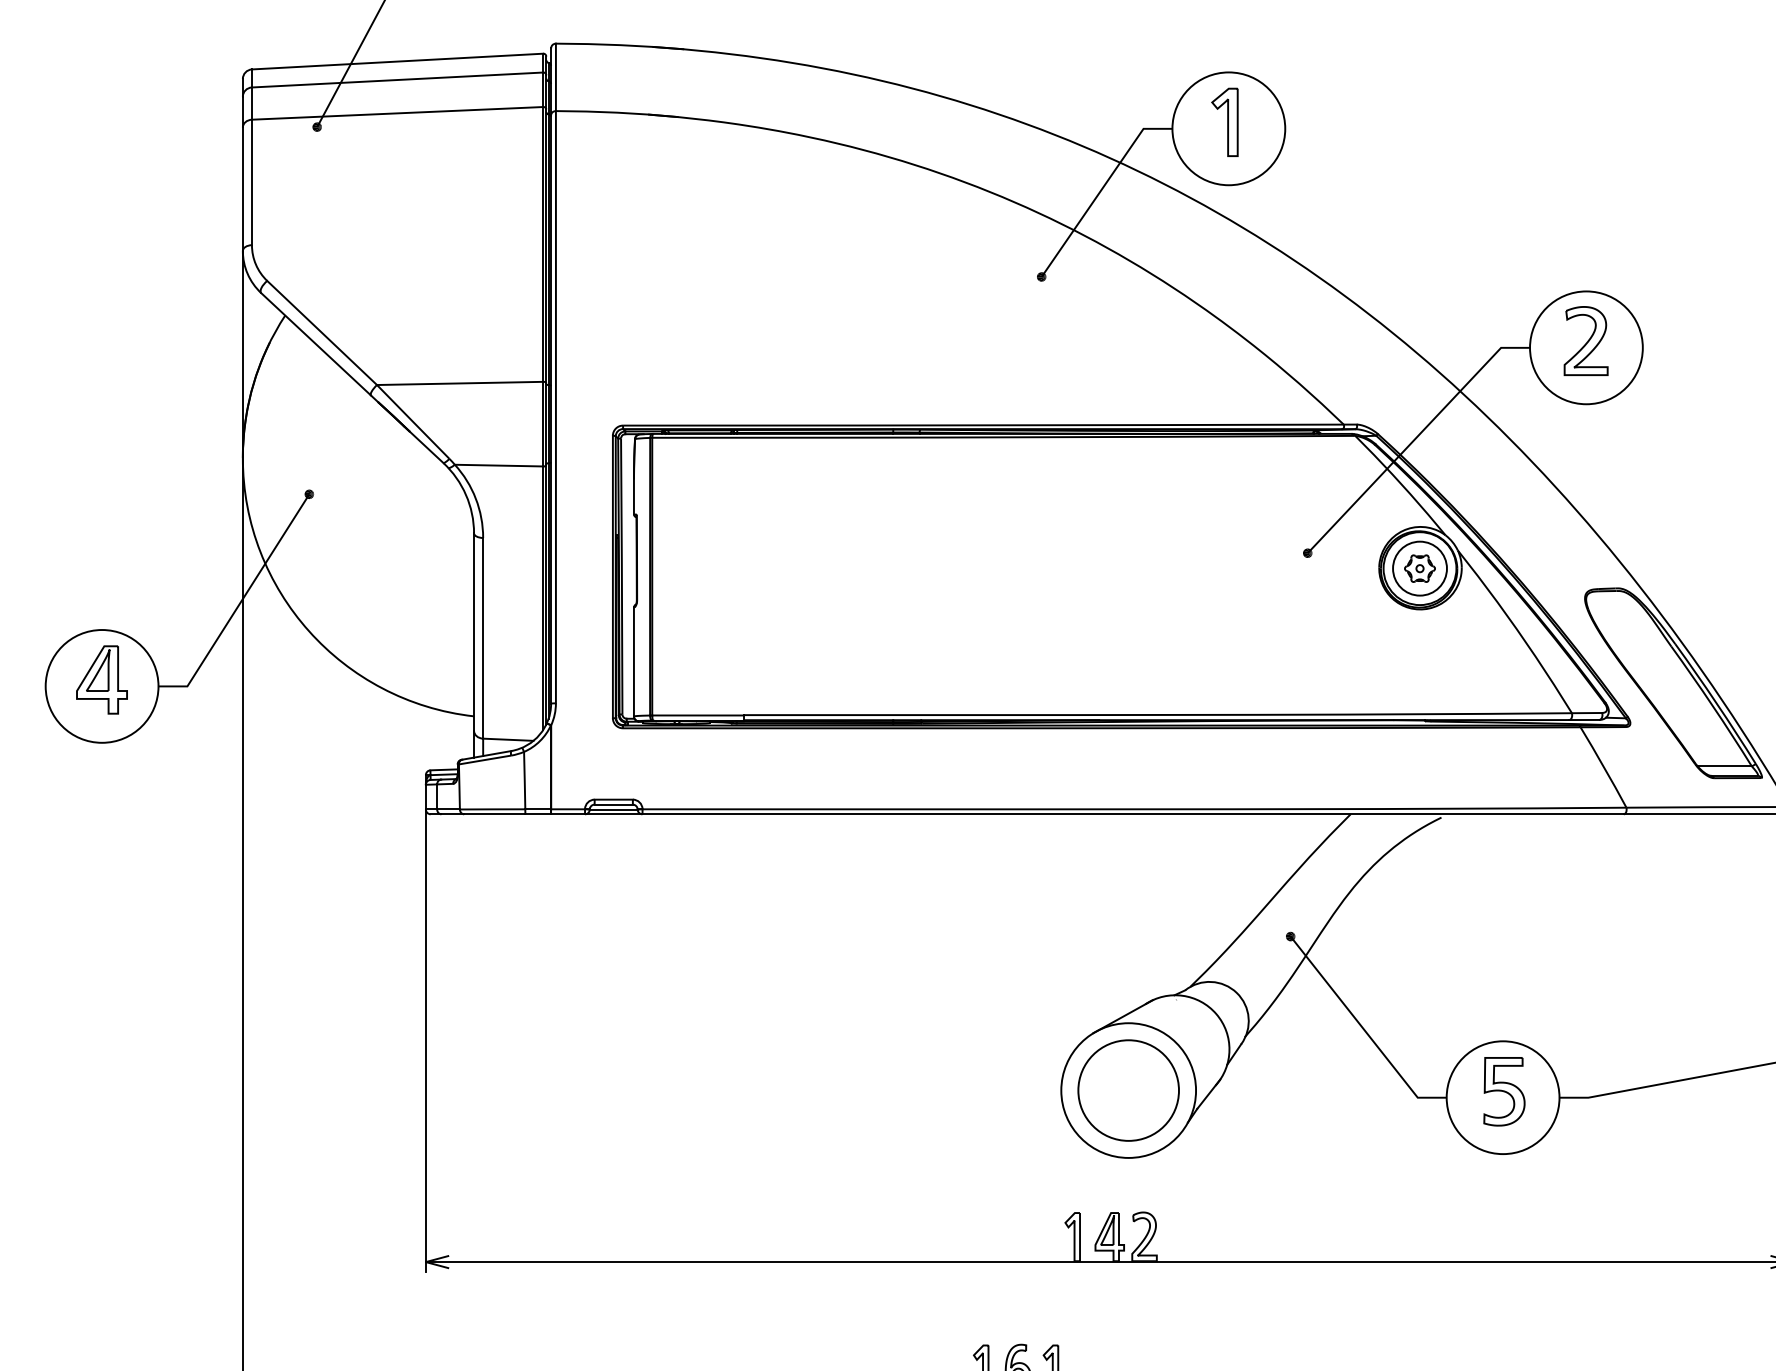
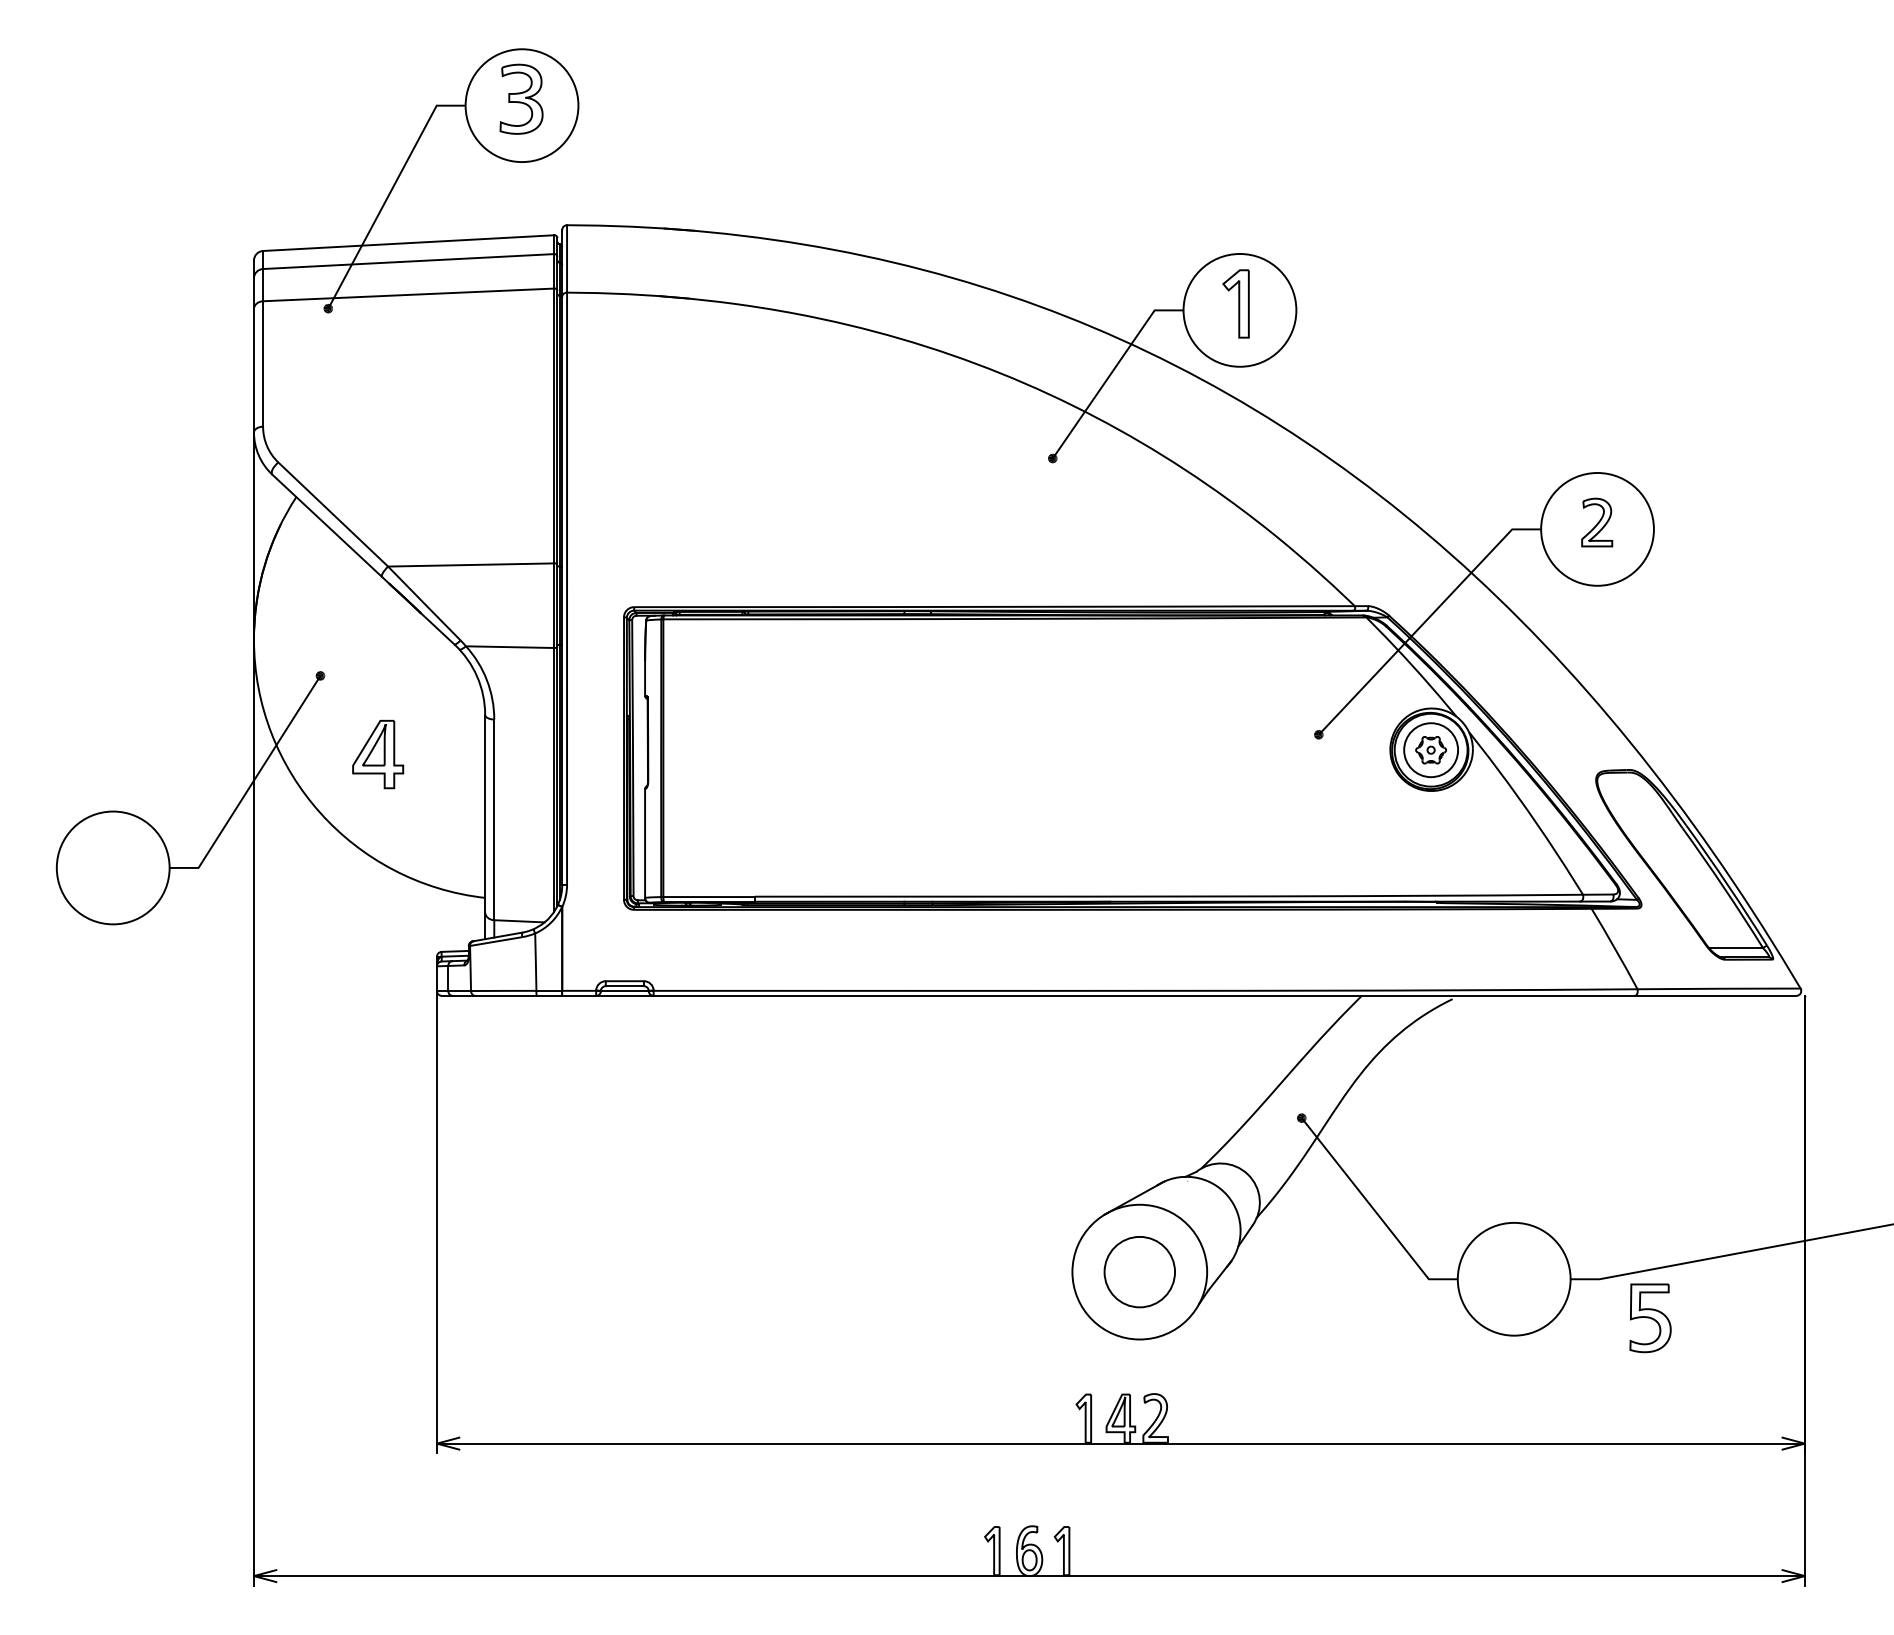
part: (1585, 340) -> (1596, 522), size x0.7
part: (102, 679) -> (378, 754), moved
circle: (1128, 1089) -> (1139, 1271), size x0.7
part: (1504, 1091) -> (1650, 1318), moved

